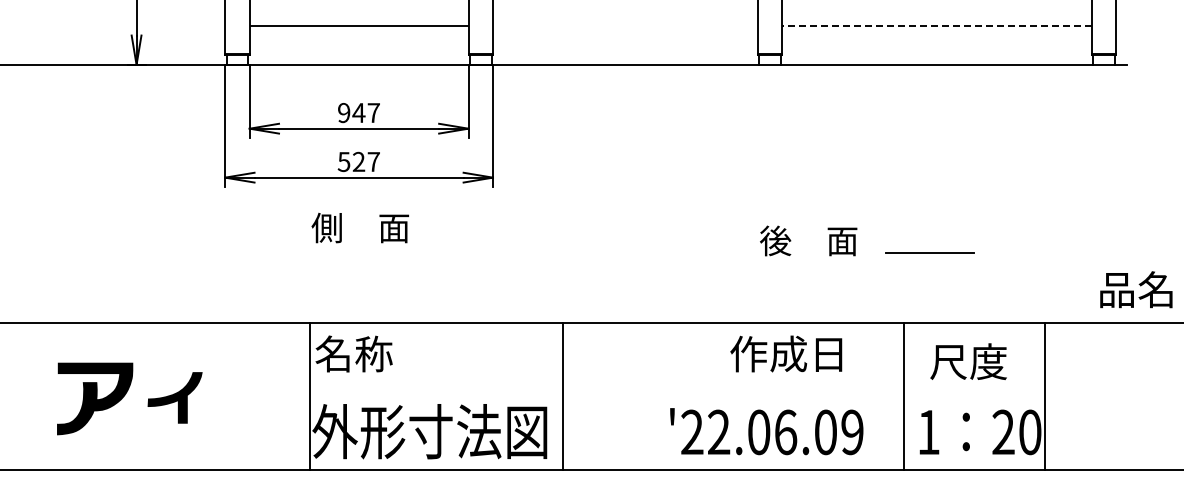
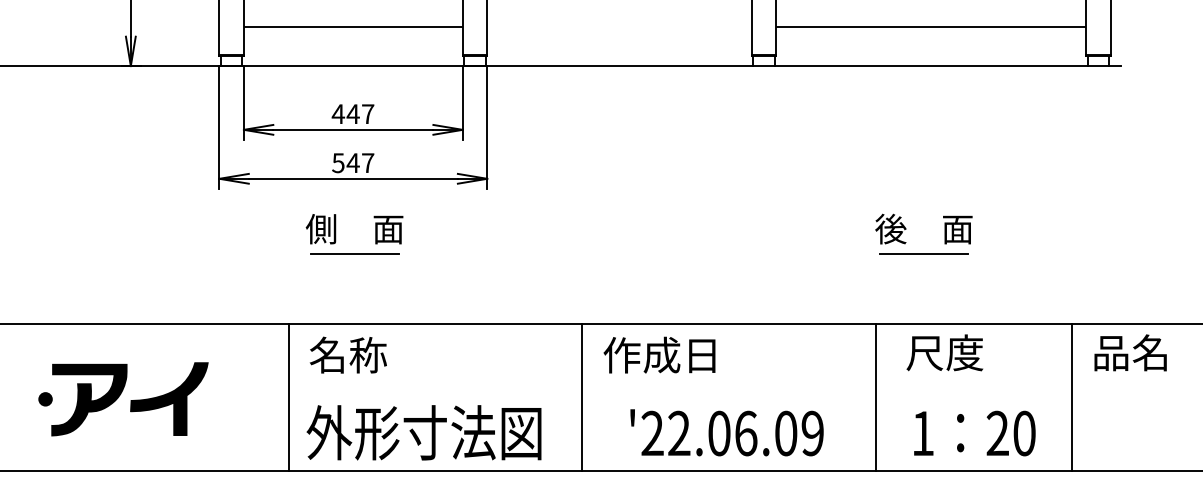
line: (937, 25) -> (931, 26), dashed -> solid
text: (344, 113) -> (338, 114), 947 -> 447
text: (358, 161) -> (352, 162), 527 -> 547
text: (808, 240) -> (923, 228), moved
line: (360, 253) -> (354, 254), added
text: (1136, 289) -> (1130, 352), moved
text: (786, 353) -> (659, 354), moved
text: (968, 361) -> (944, 352), moved
line: (310, 396) -> (288, 397), moved
line: (563, 396) -> (582, 397), moved
line: (904, 396) -> (876, 397), moved
line: (1044, 396) -> (1071, 397), moved
part: (175, 397) -> (169, 398), size x1.43
fill: (51, 398) -> (45, 399), added
text: (766, 431) -> (726, 432), moved

